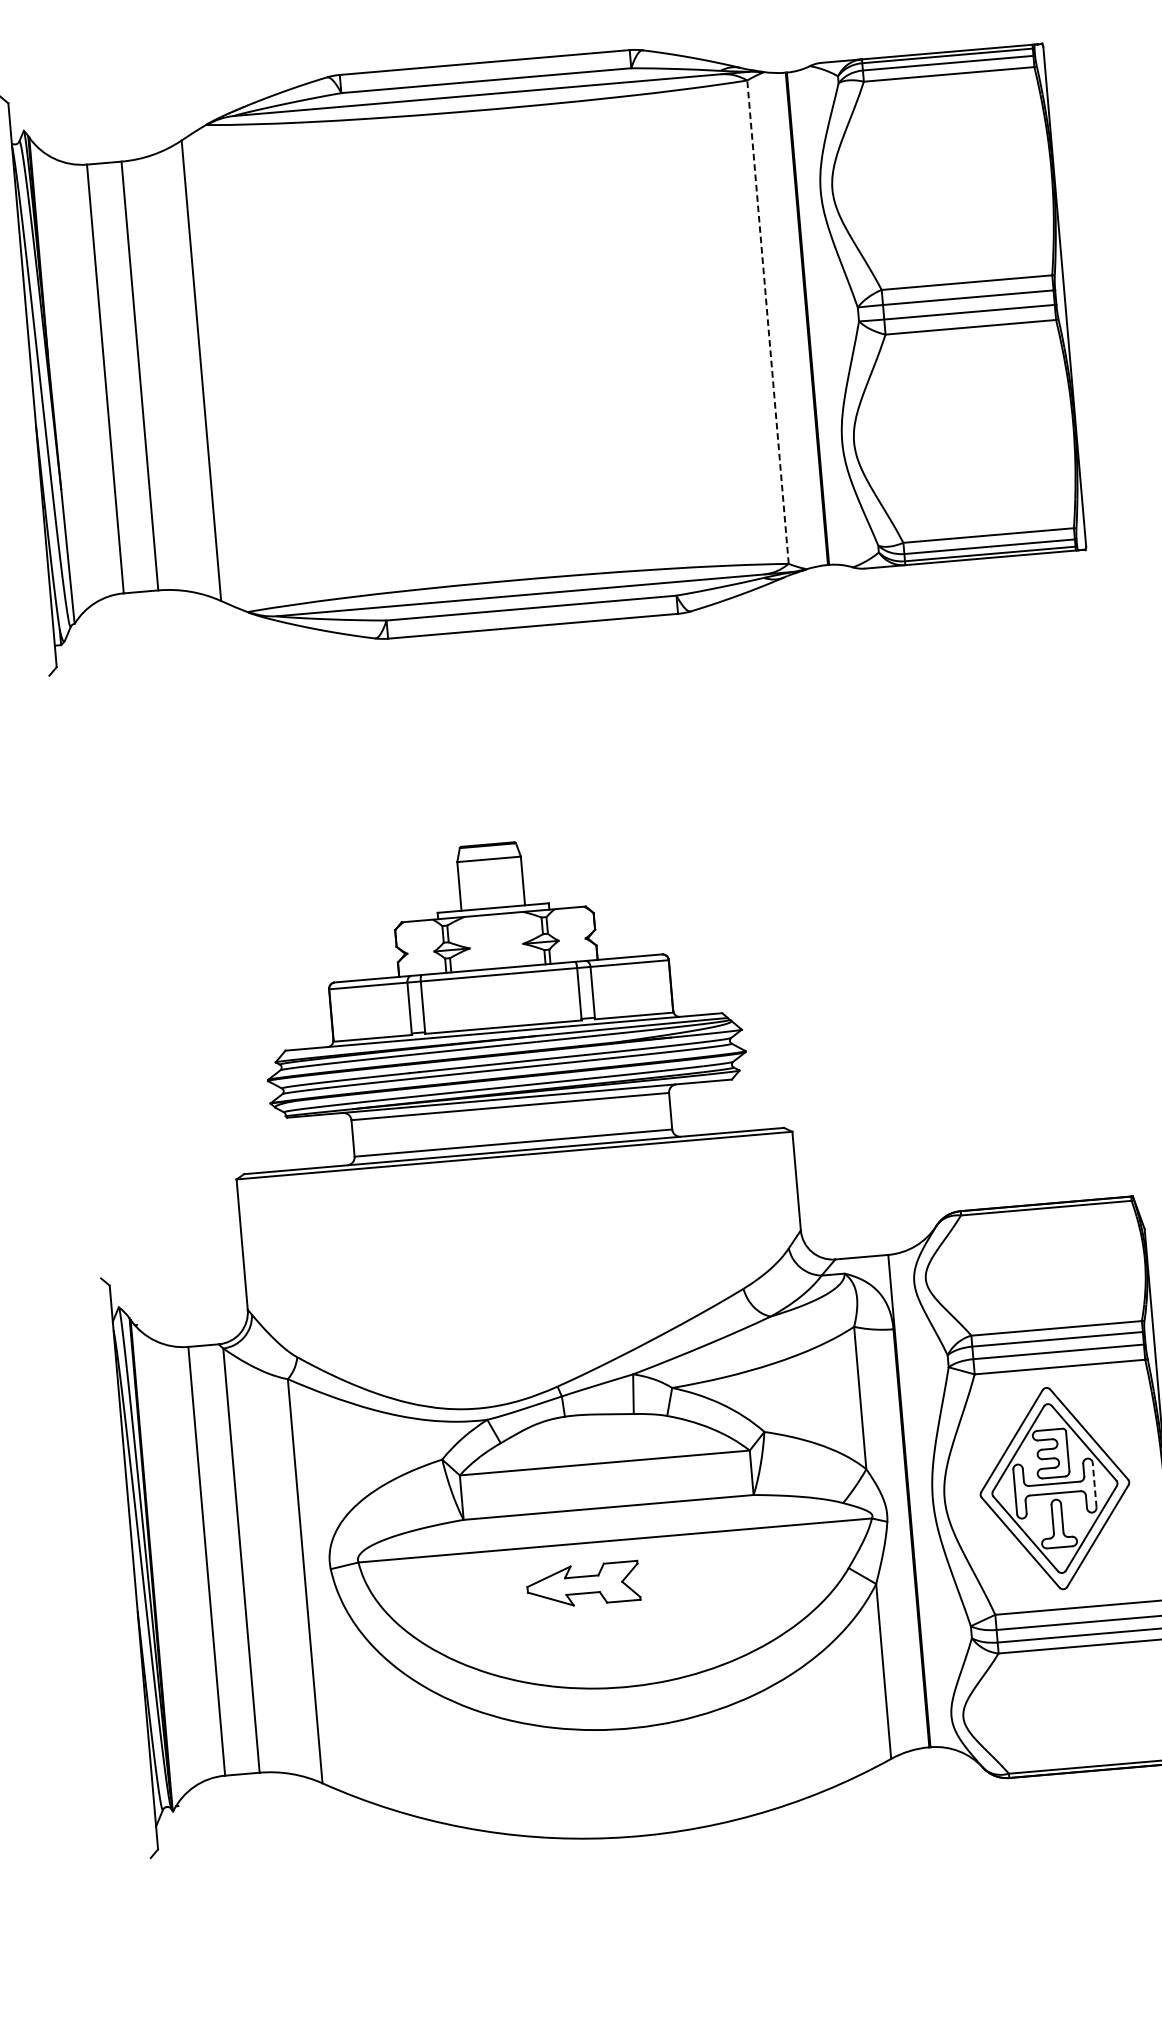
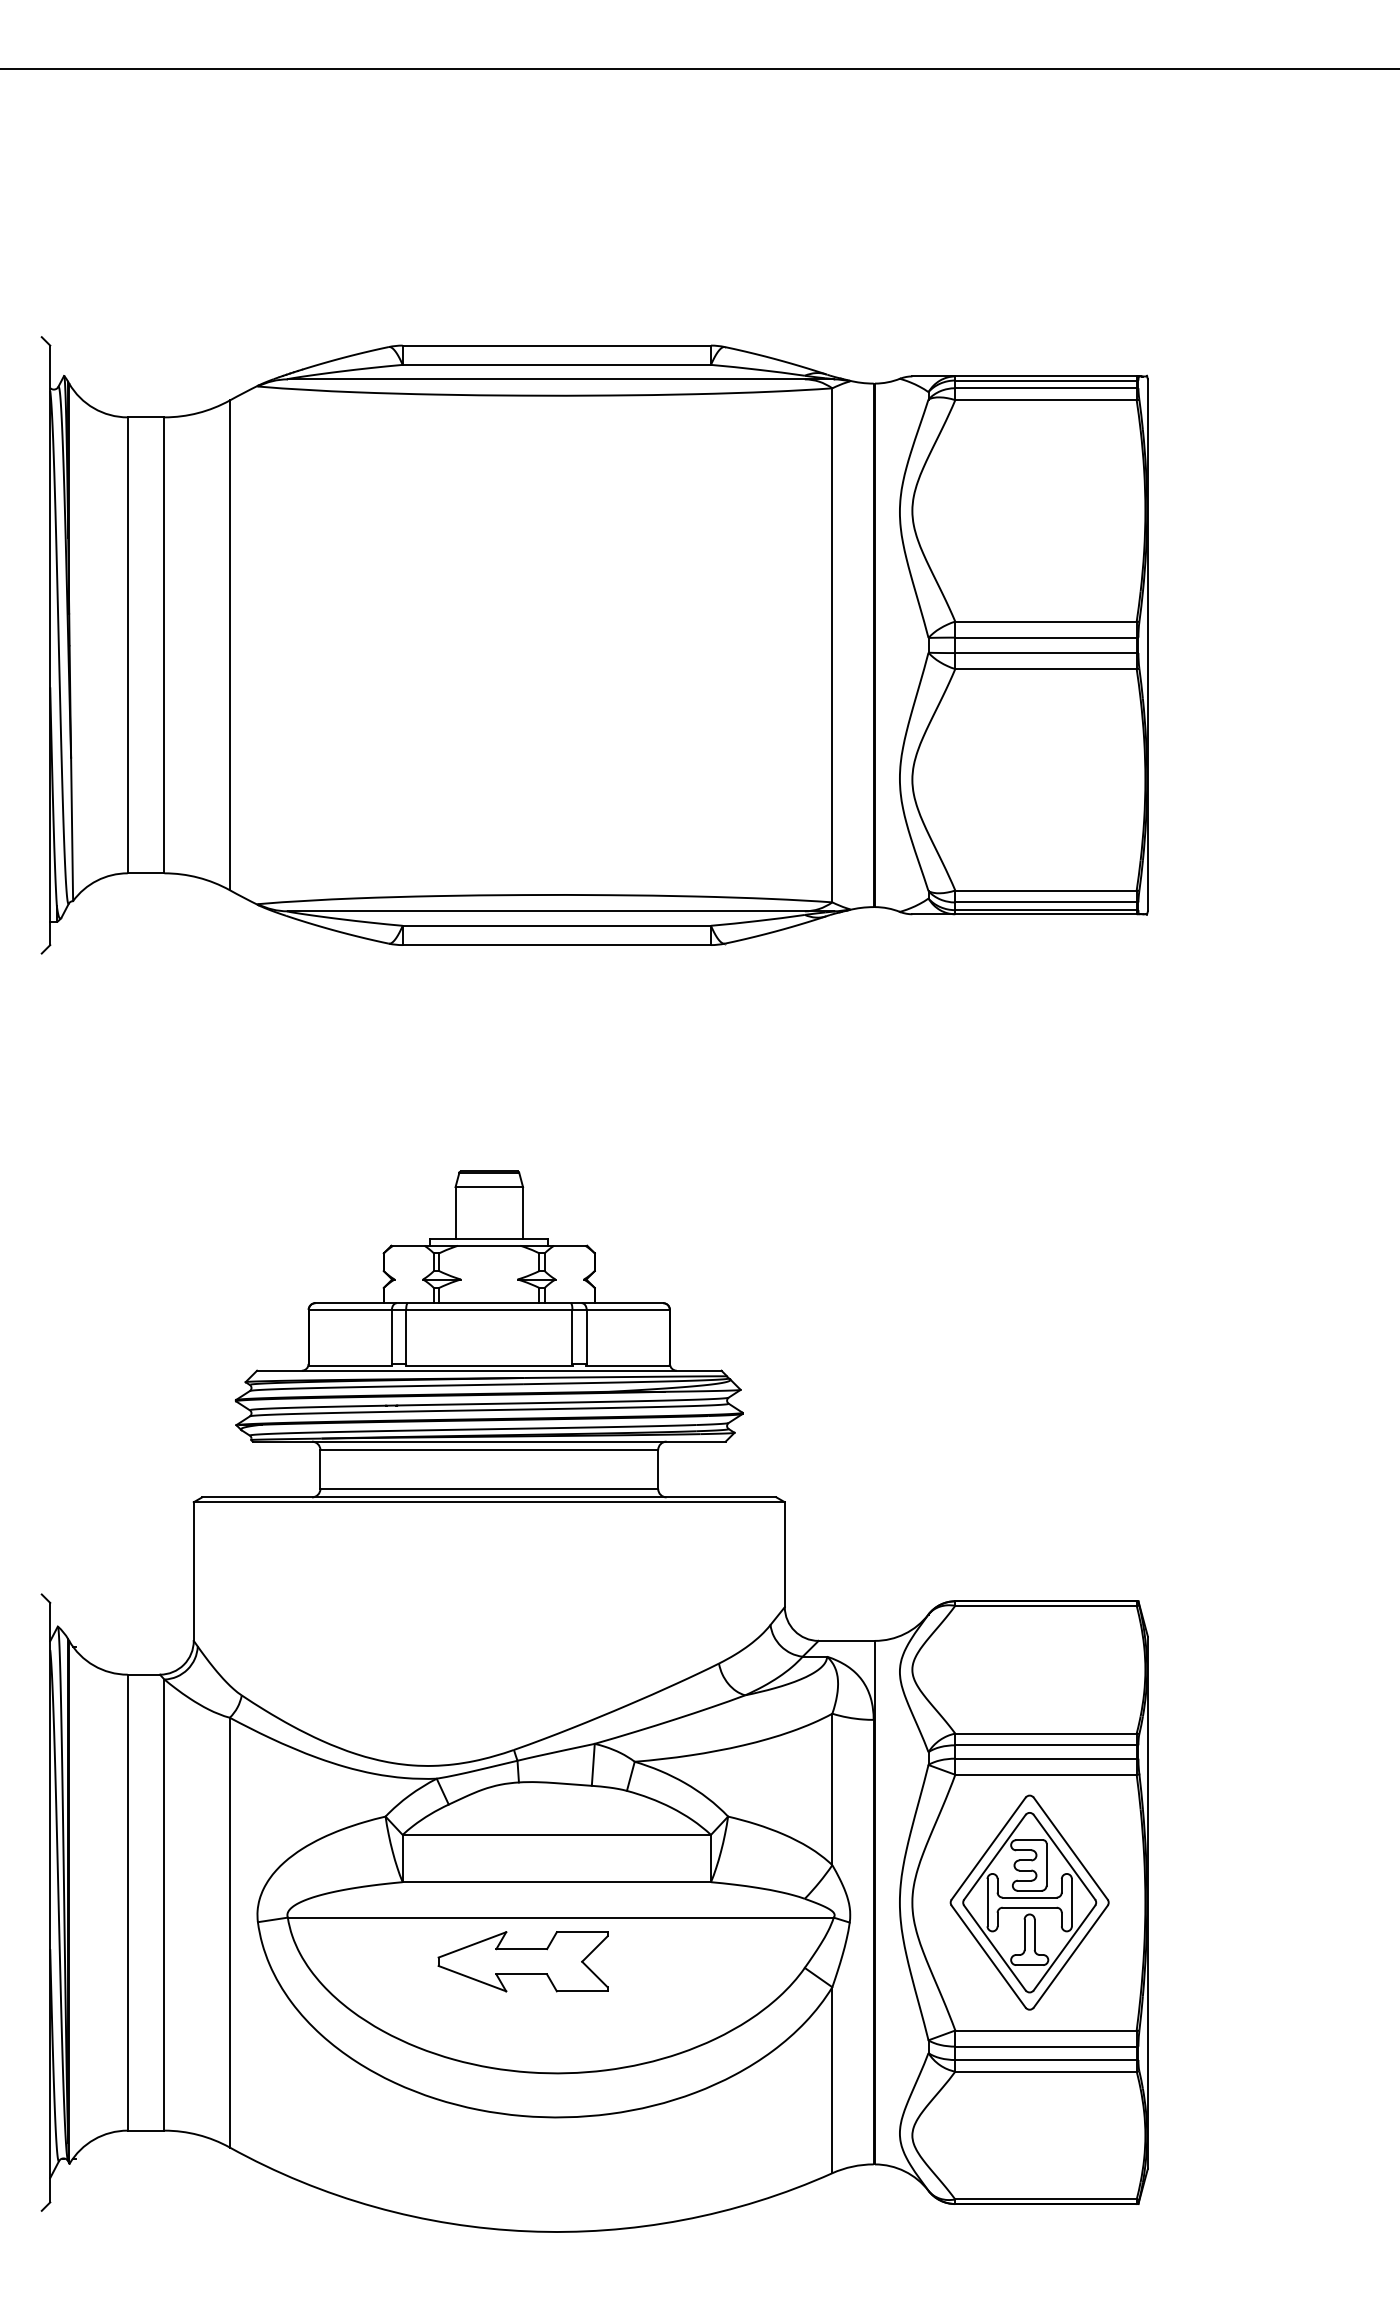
line: (768, 321) -> (832, 644), dashed -> solid
line: (1094, 1485) -> (1071, 1902), dashed -> solid
part: (582, 1584) -> (522, 1961), size x1.43

